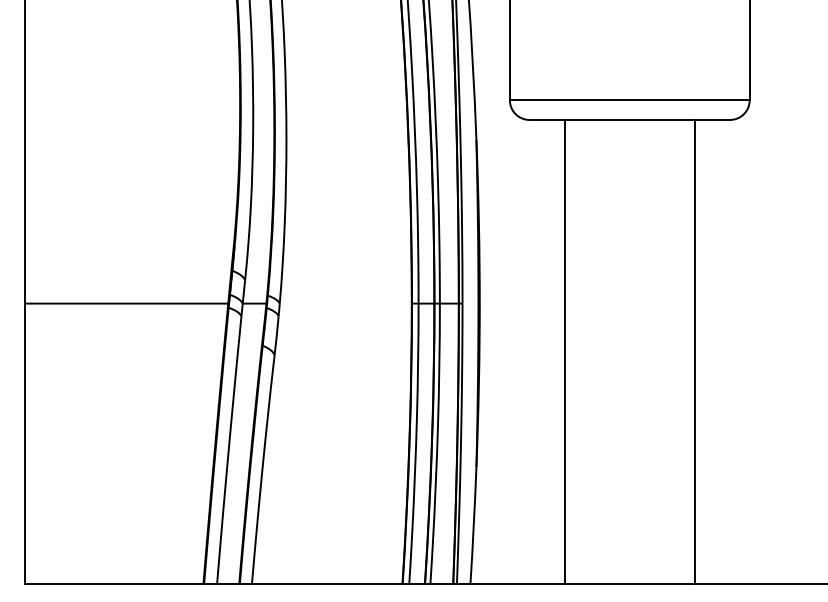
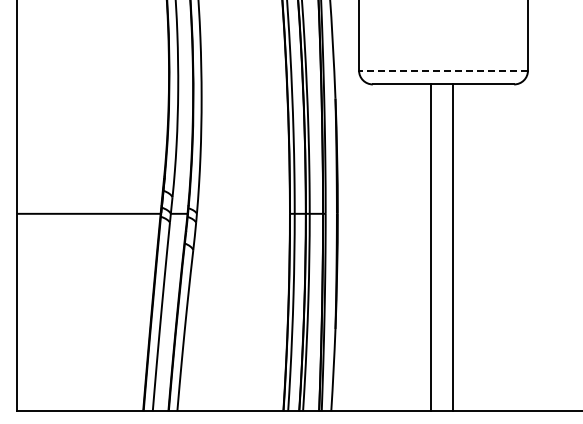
line: (629, 100) -> (443, 70), solid -> dashed
line: (564, 351) -> (430, 247), moved
line: (695, 351) -> (453, 247), moved

